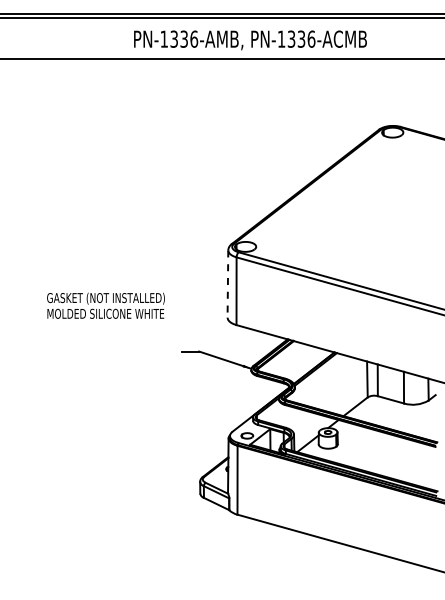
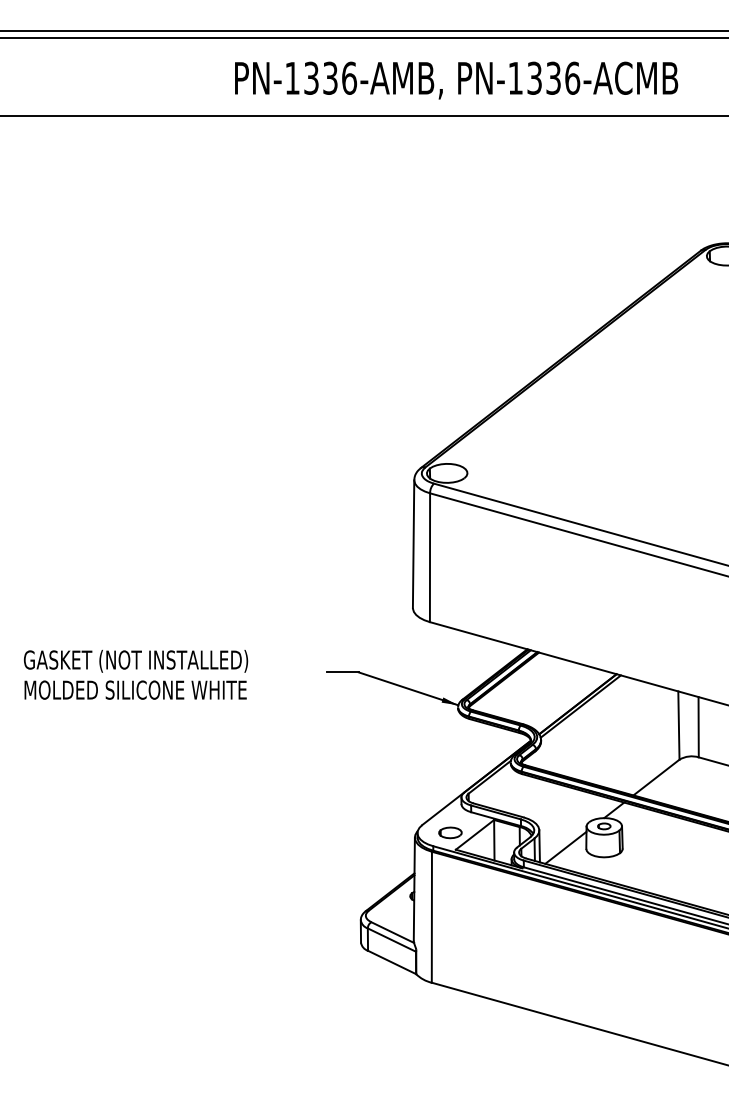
line: (227, 284) -> (412, 544), dashed -> solid
text: (105, 305) -> (135, 674), moved

